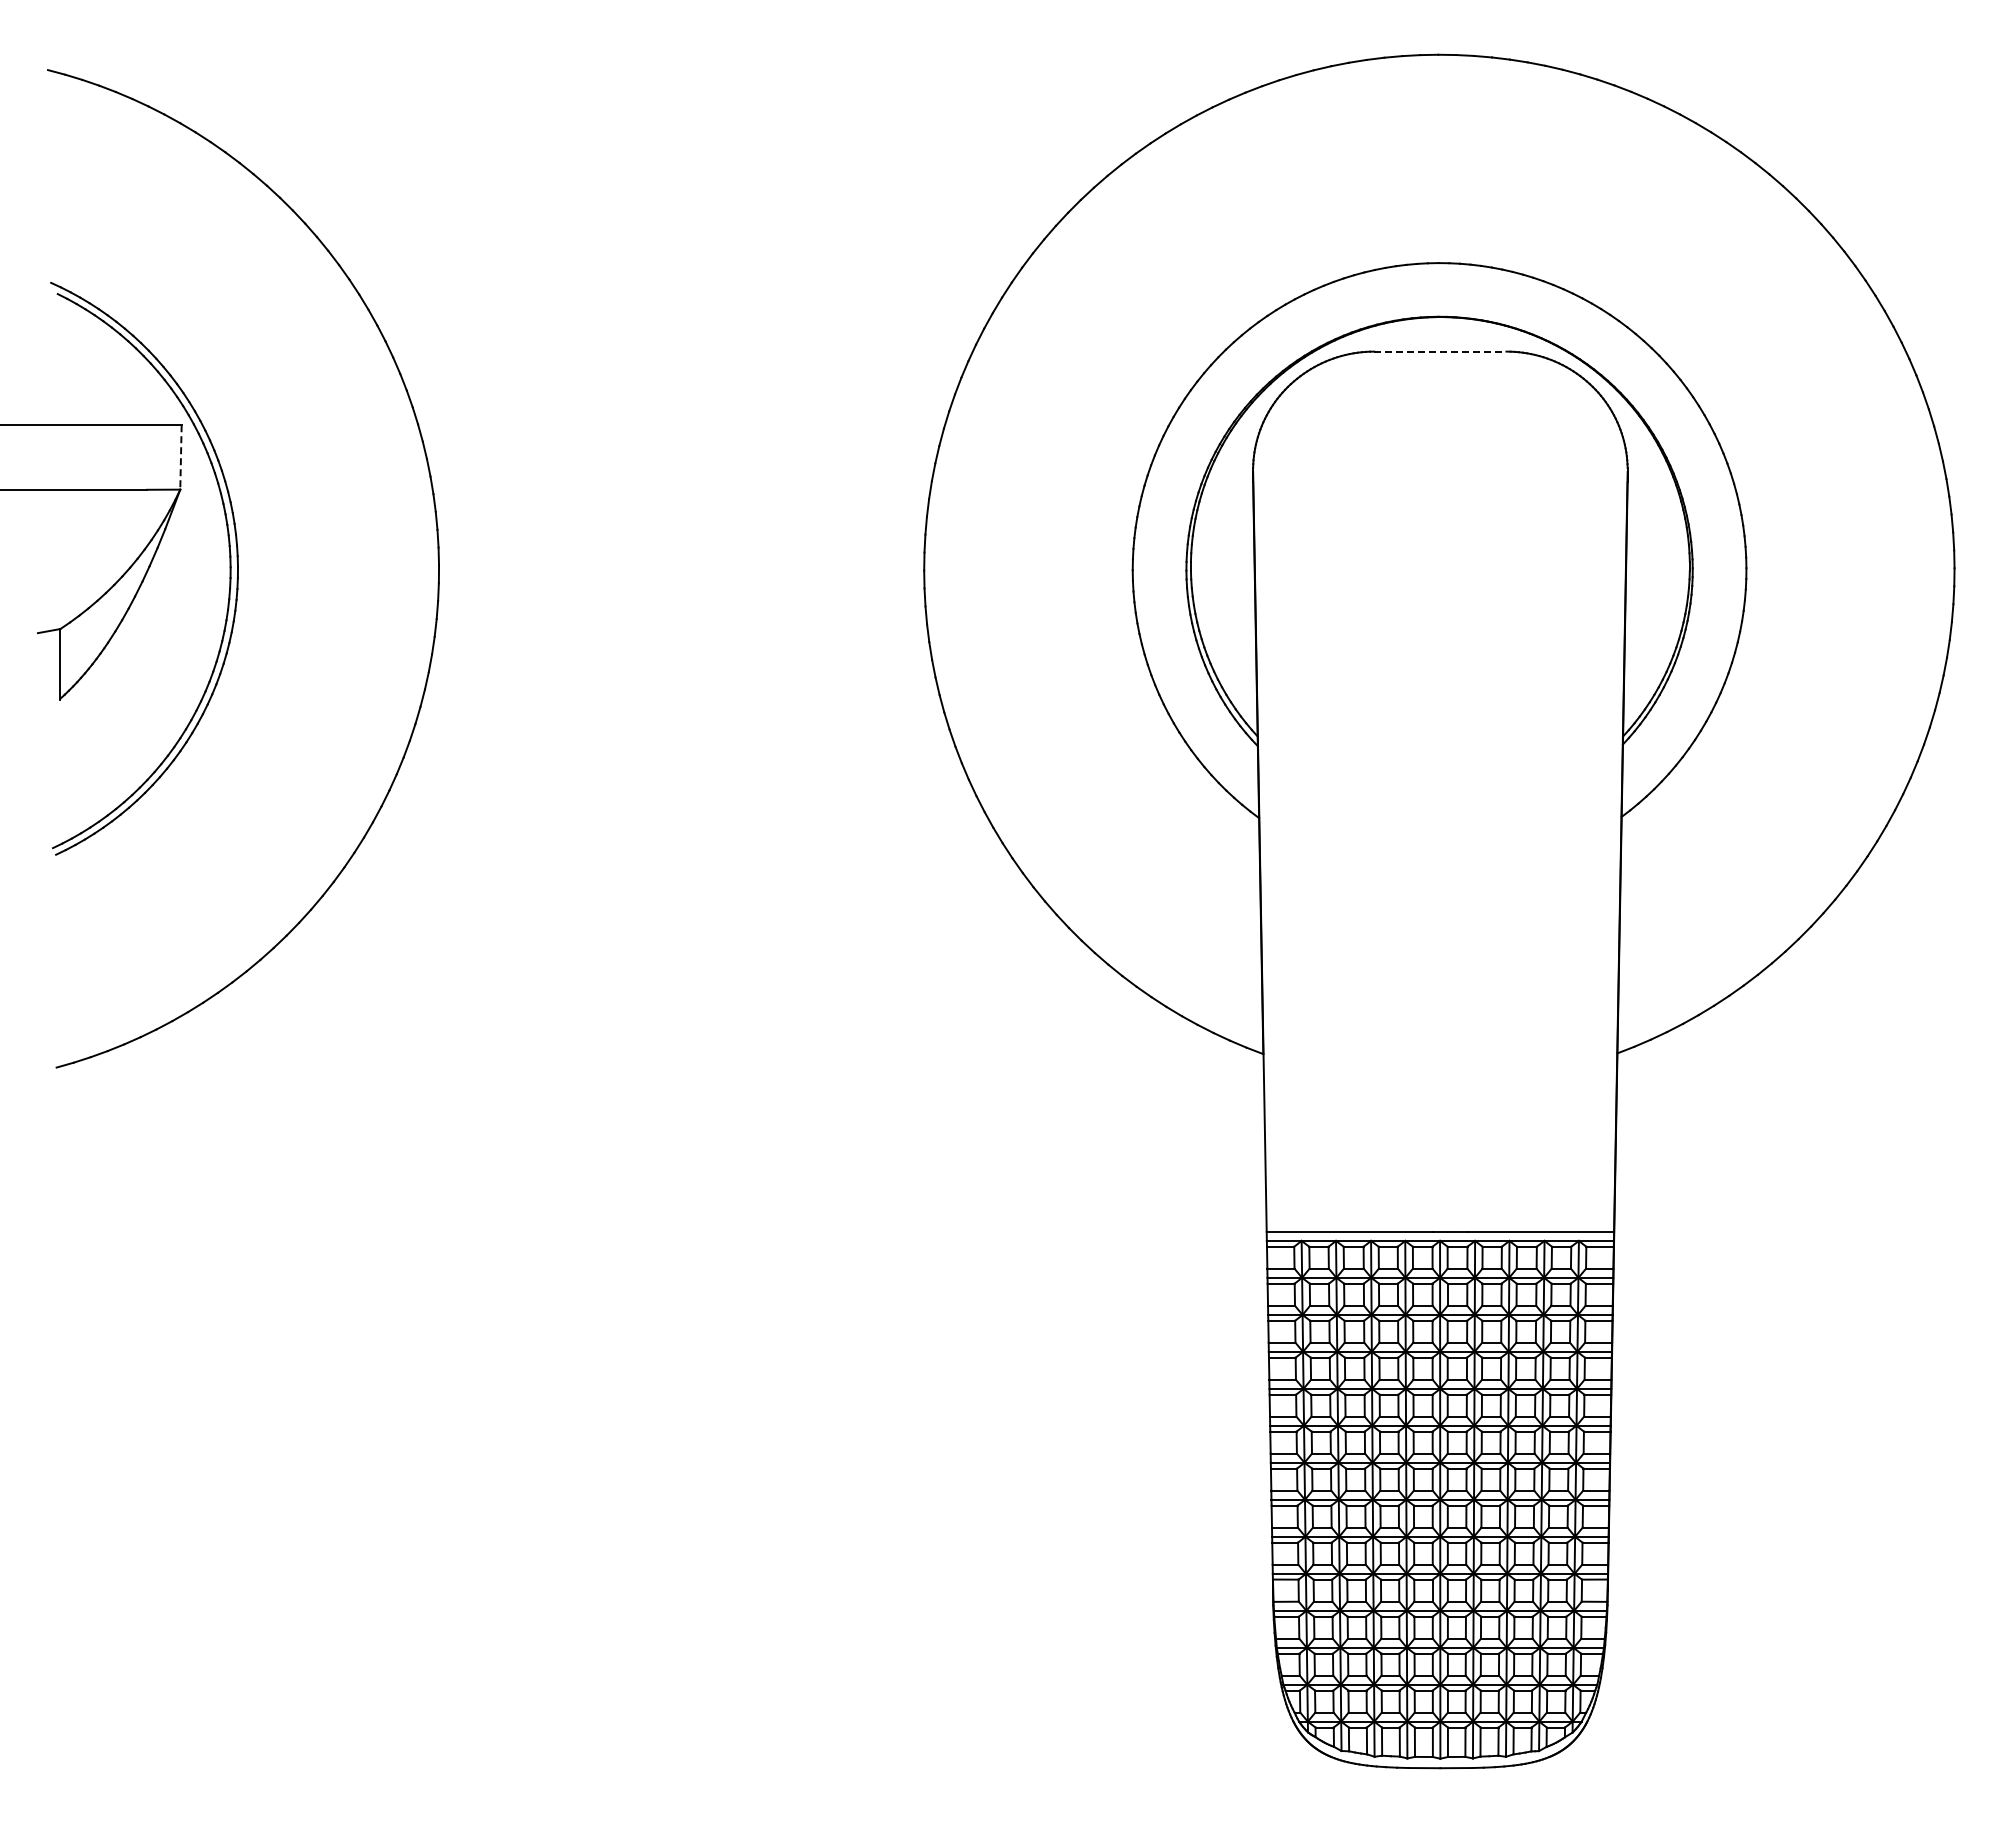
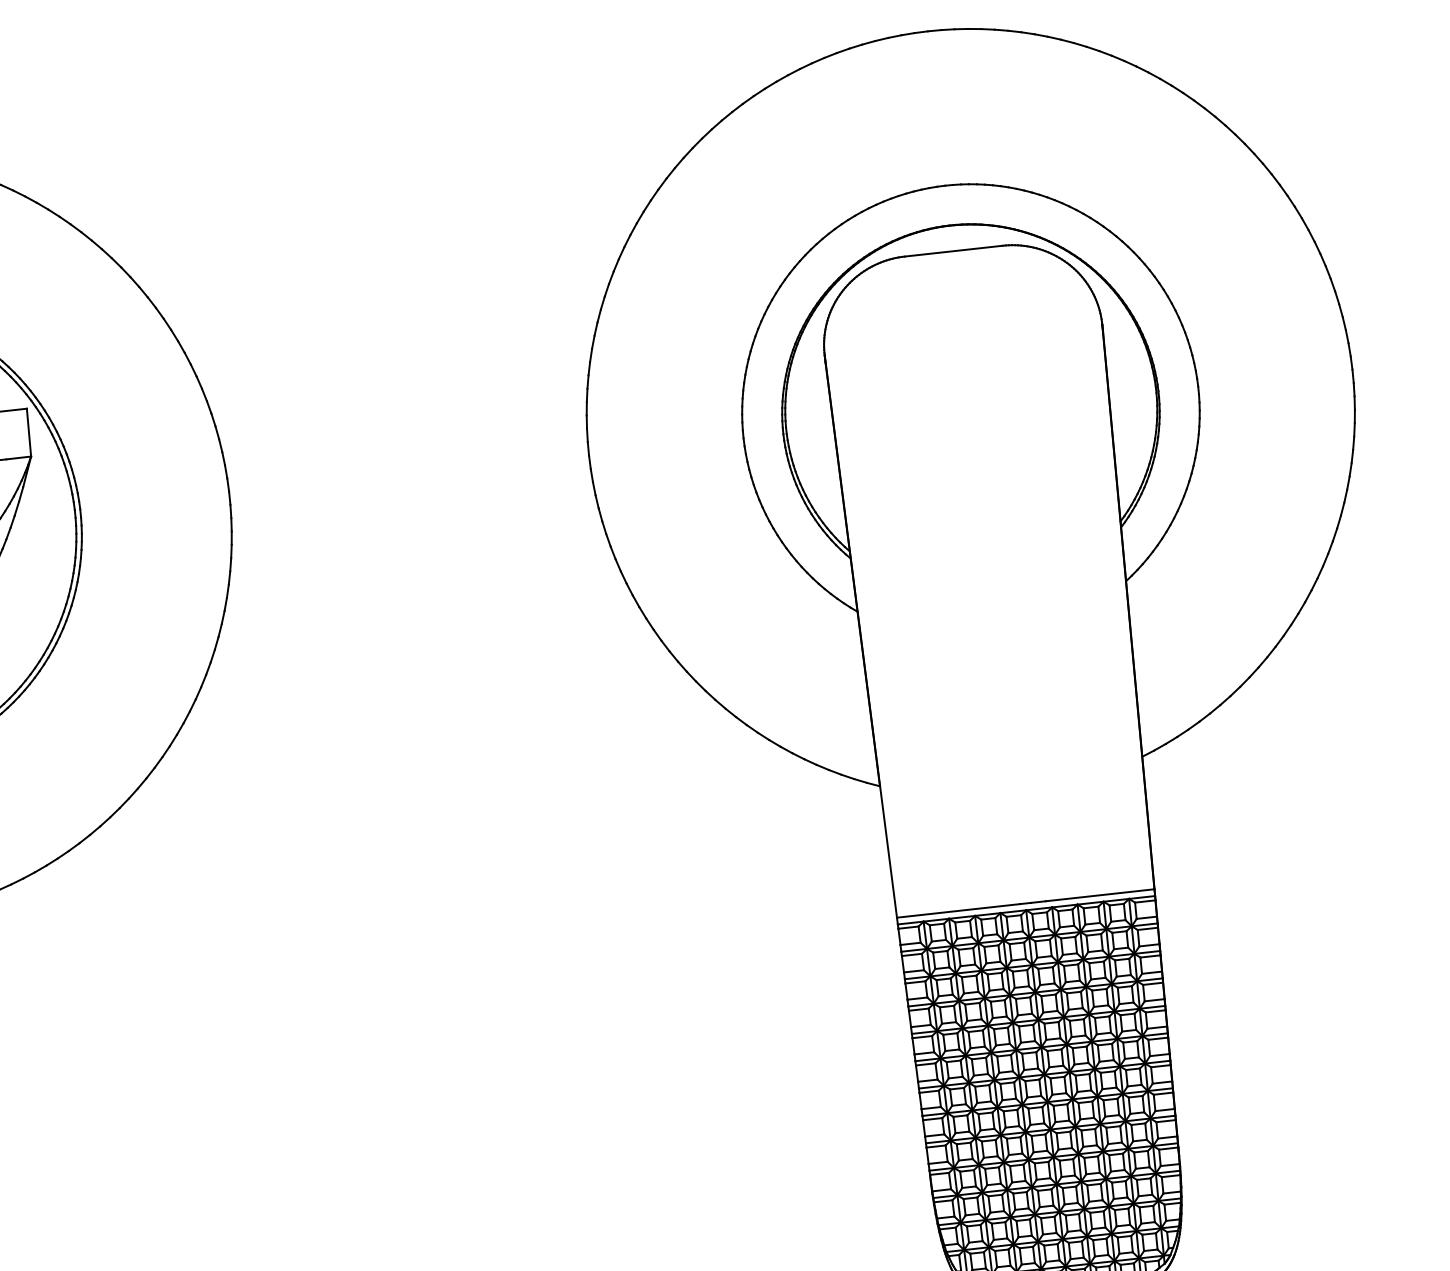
line: (1440, 351) -> (953, 251), dashed -> solid
line: (180, 457) -> (28, 432), dashed -> solid

